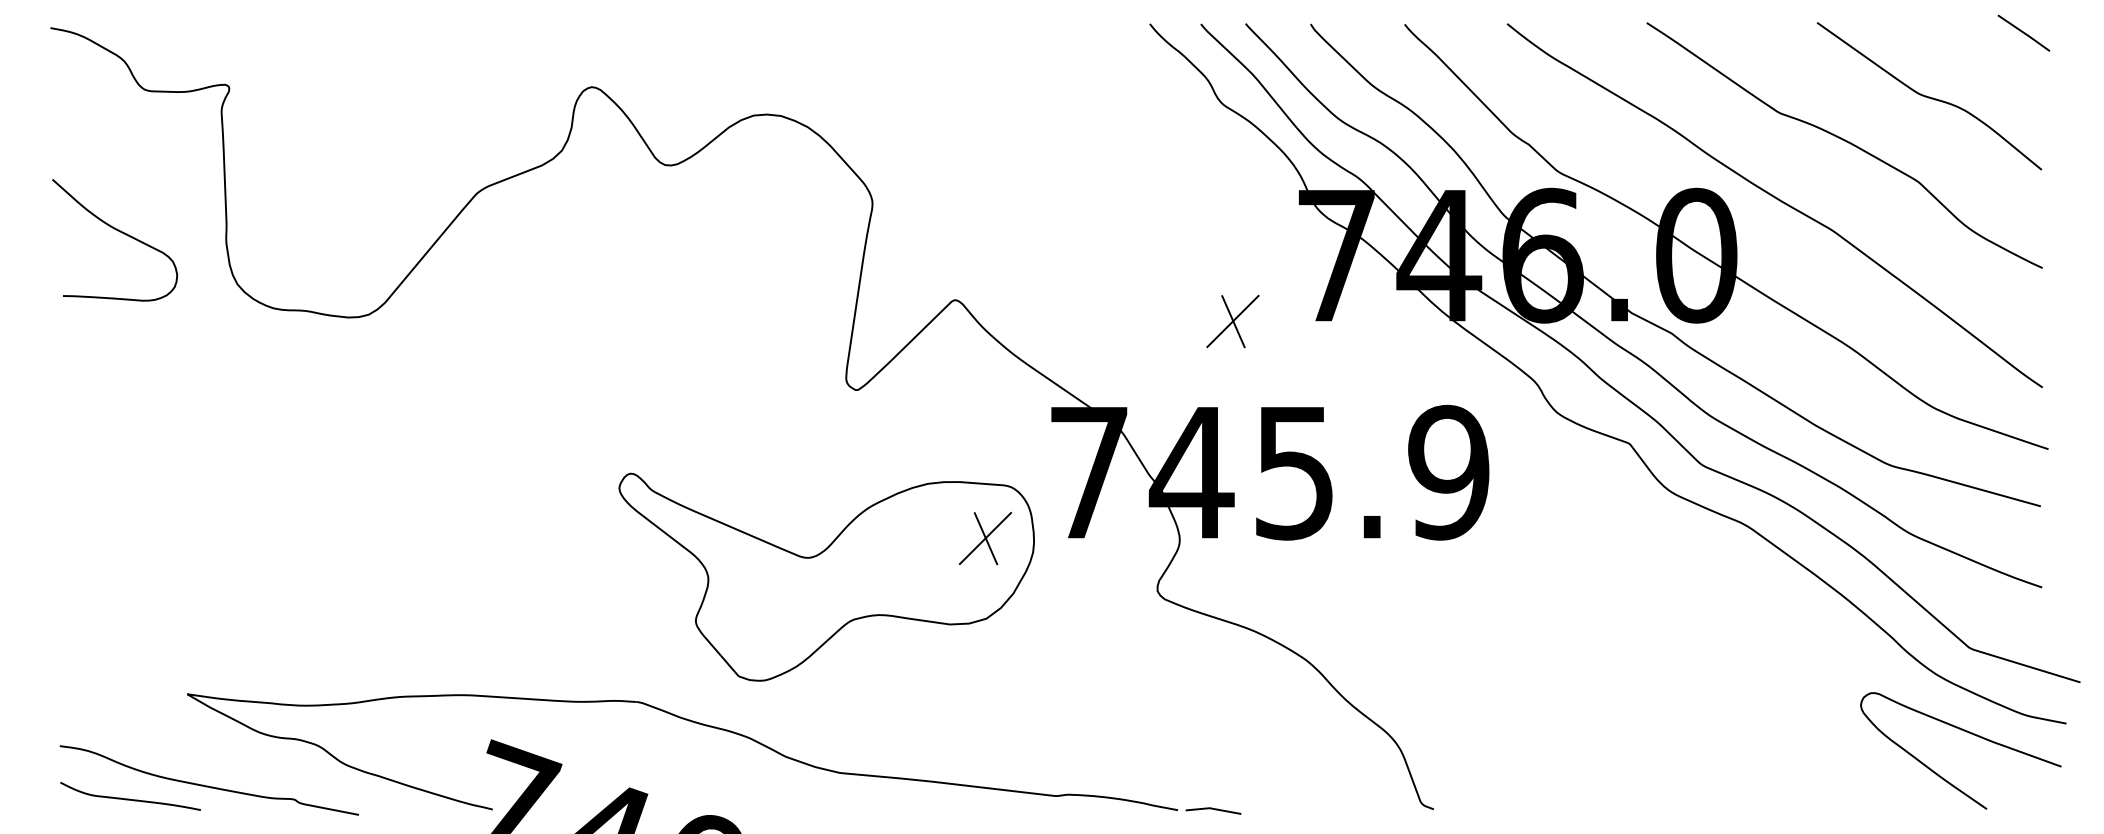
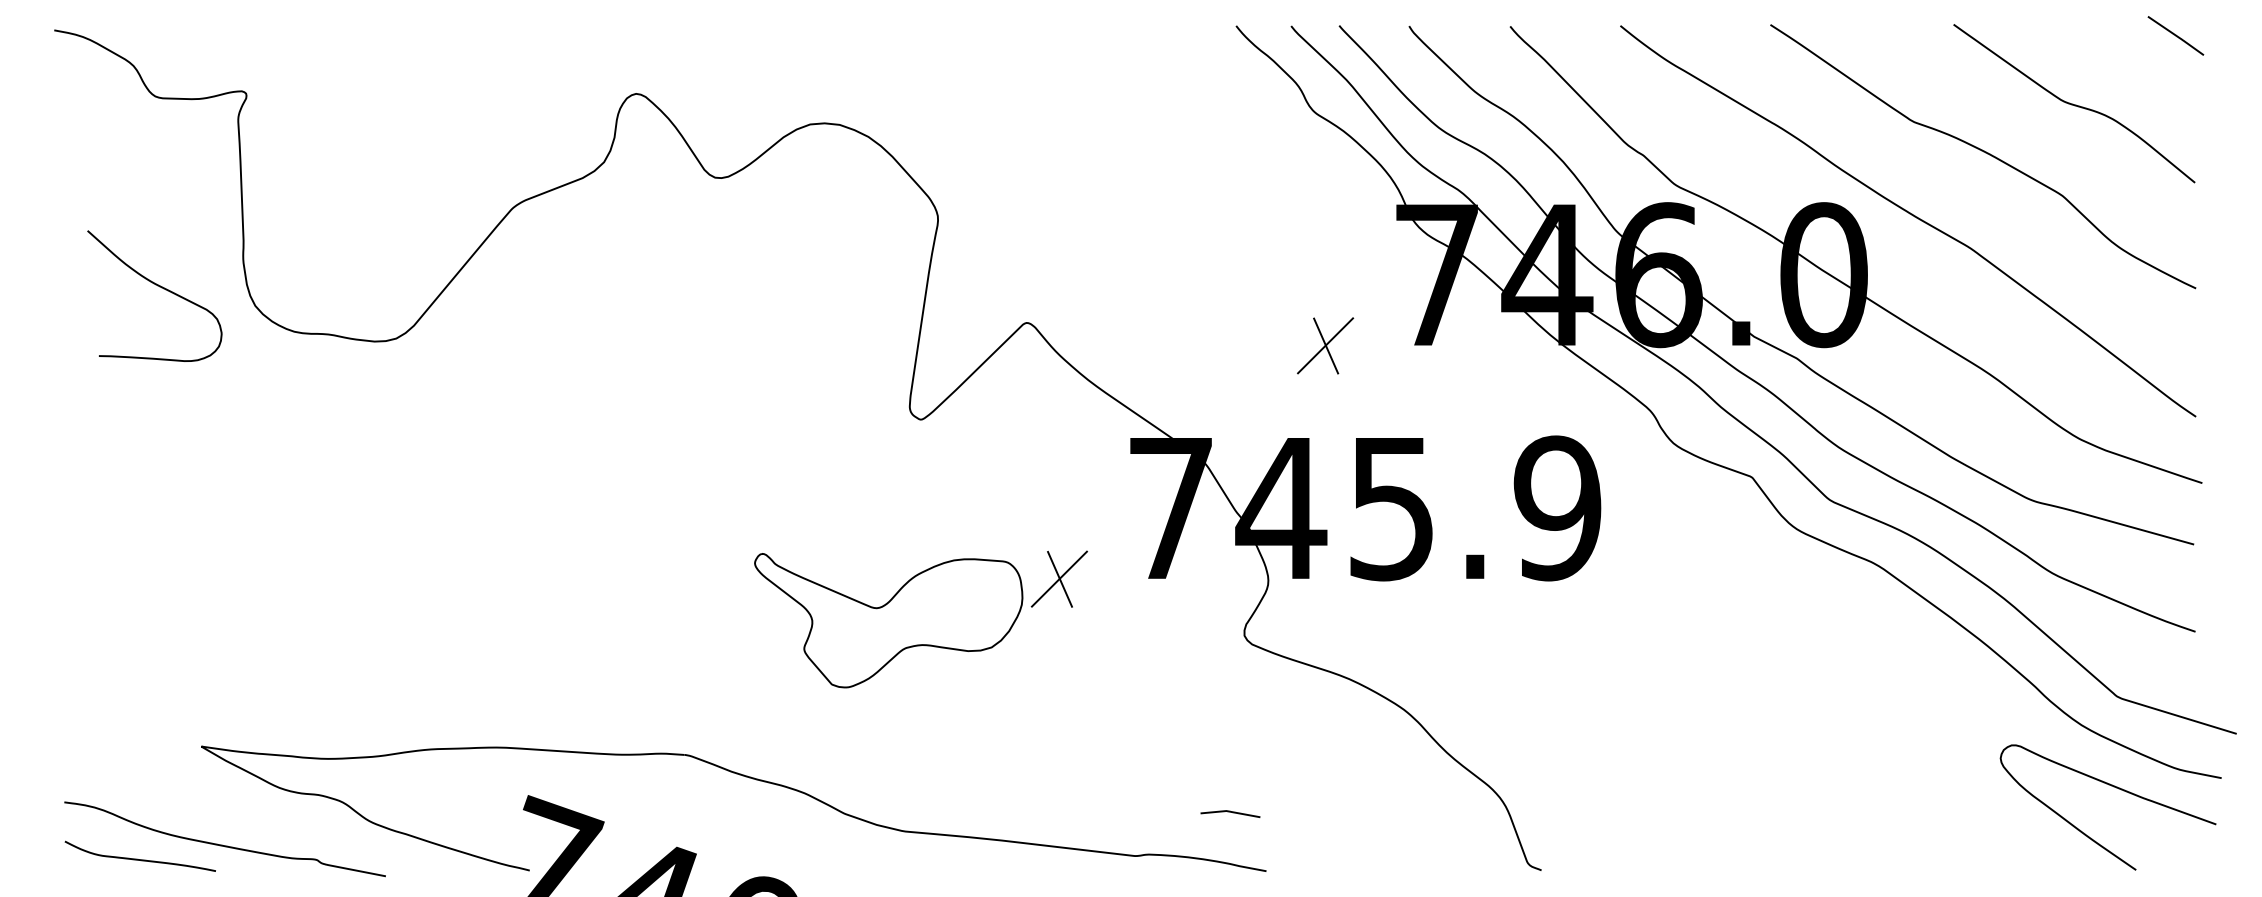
curve: (119, 232) -> (159, 287), moved
part: (826, 576) -> (888, 619), size x0.6
line: (1213, 809) -> (1230, 812), moved

